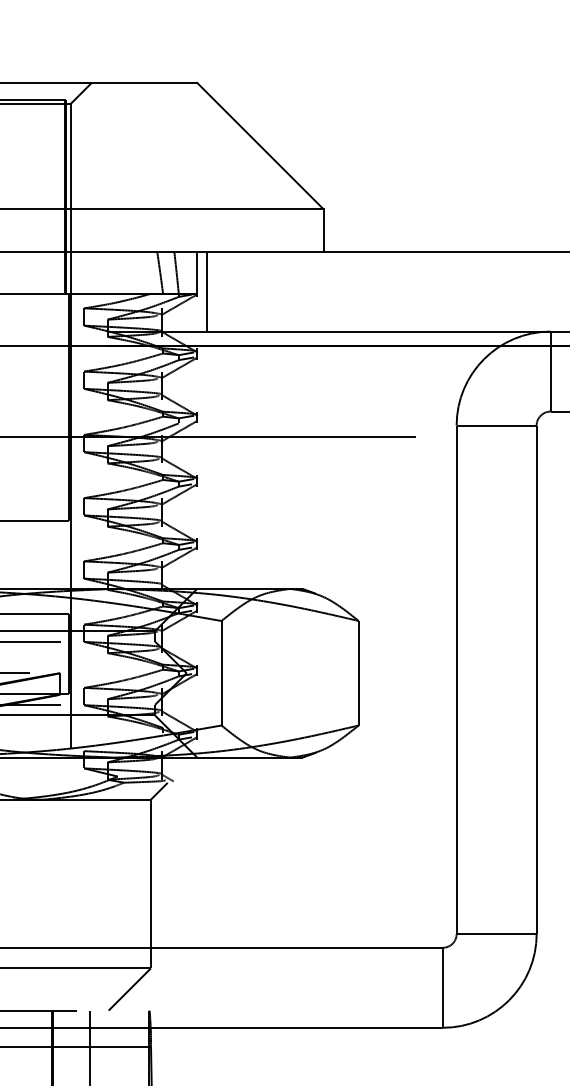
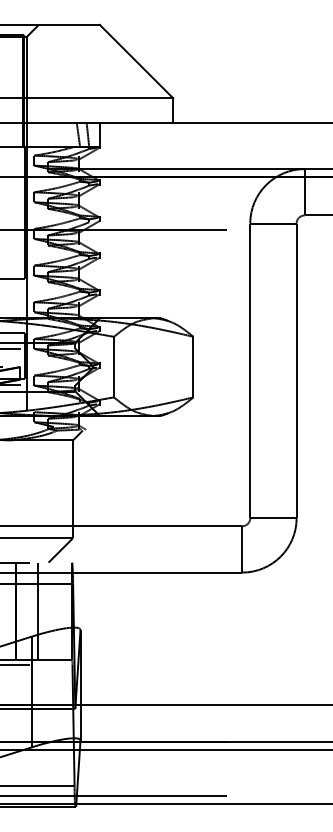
line: (206, 290) -> (105, 145), removed

